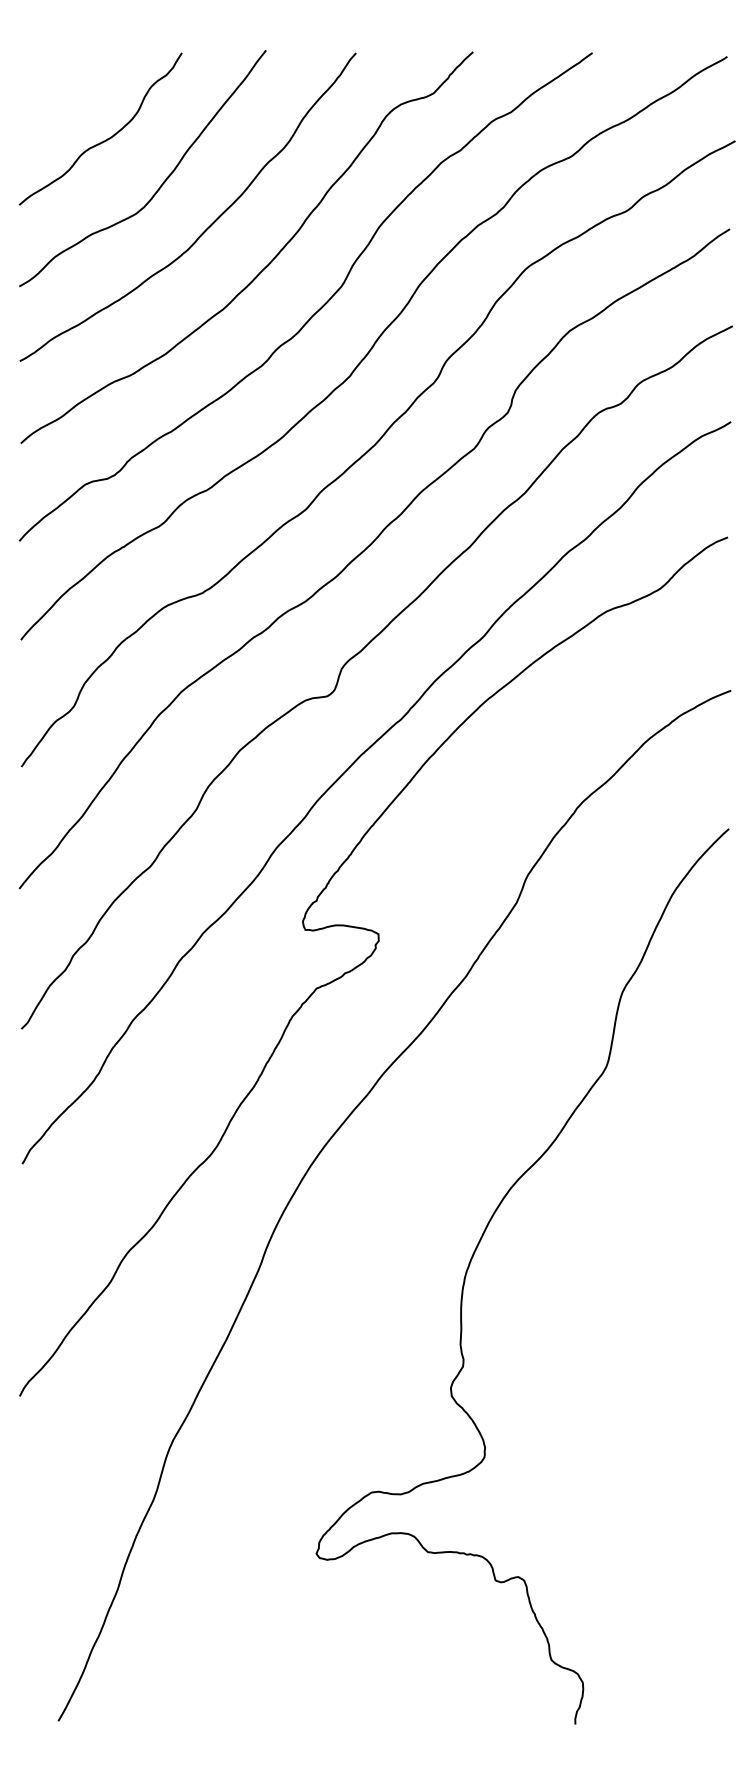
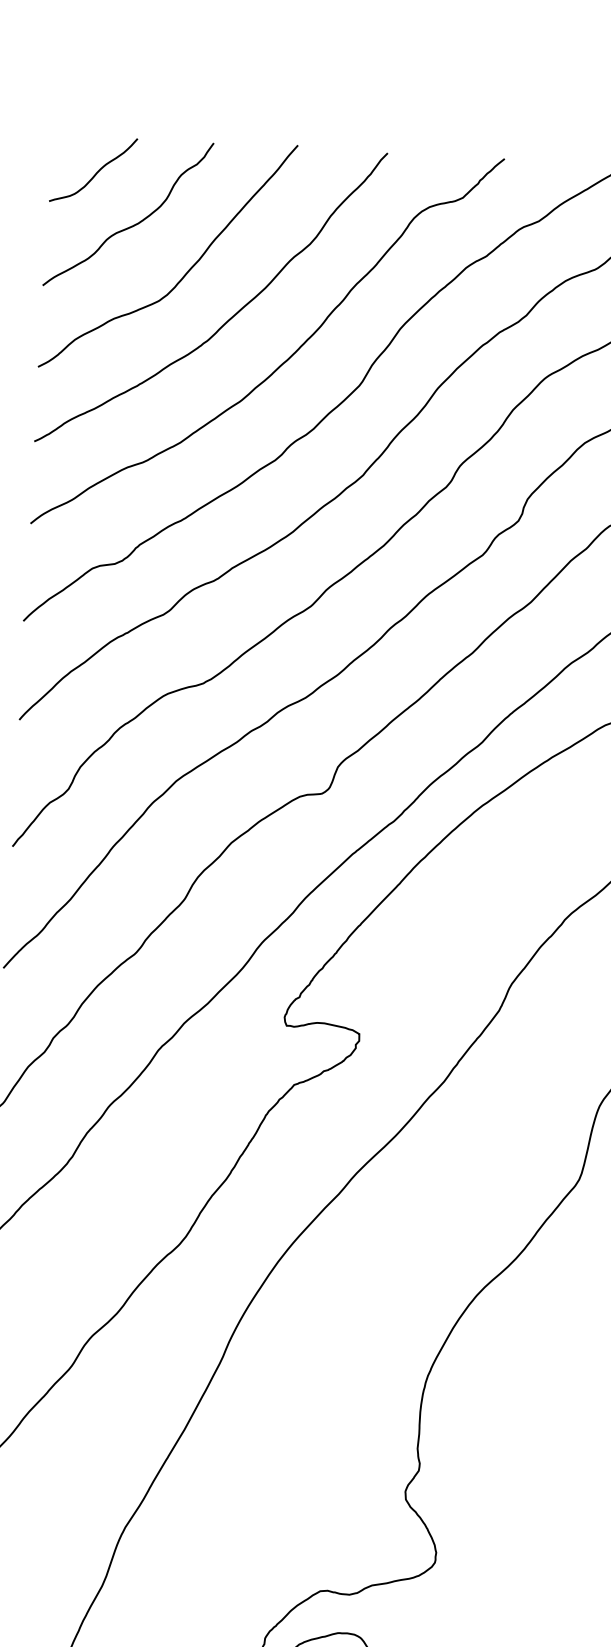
curve: (66, 88) -> (96, 171), added

